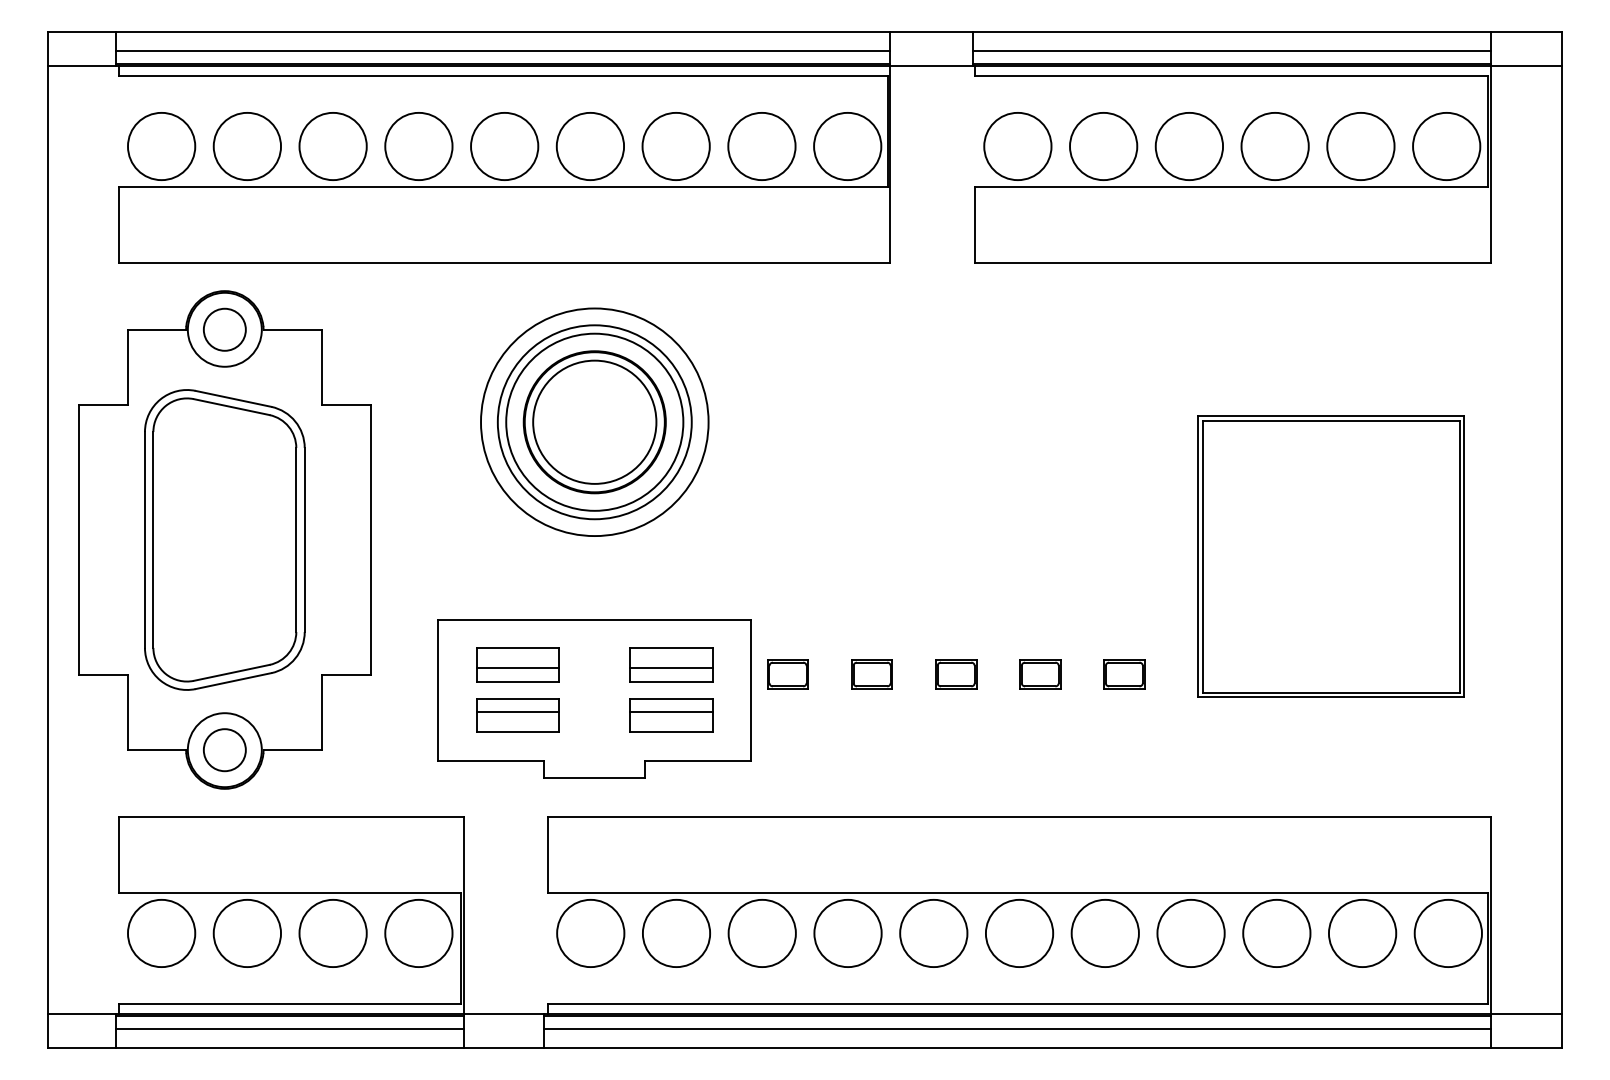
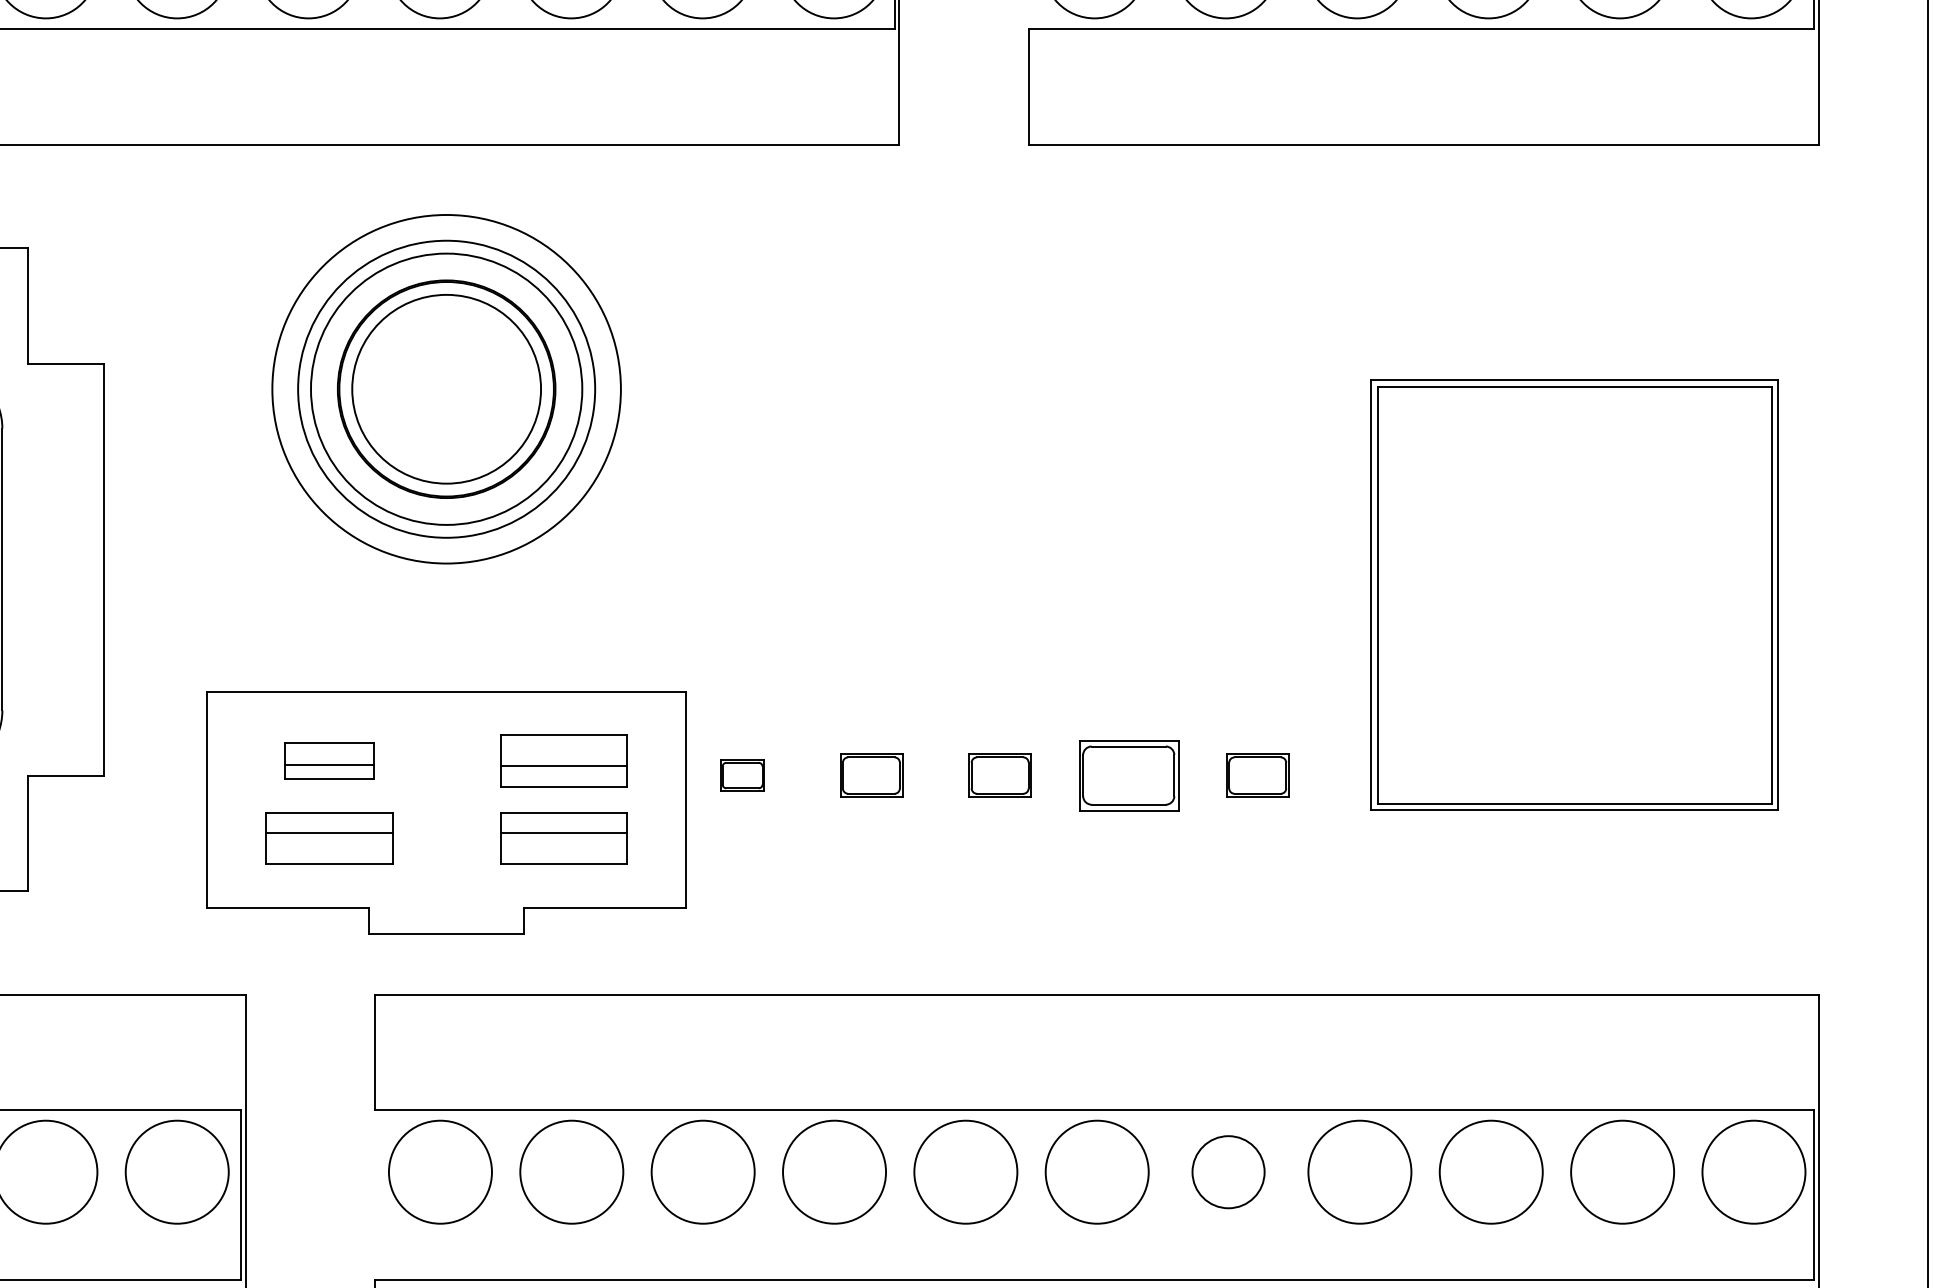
part: (517, 664) -> (328, 760), size x0.7
part: (787, 674) -> (741, 775), size x0.7
part: (1040, 674) -> (1129, 775), size x1.6
circle: (1104, 933) -> (1227, 1172), size x0.7

